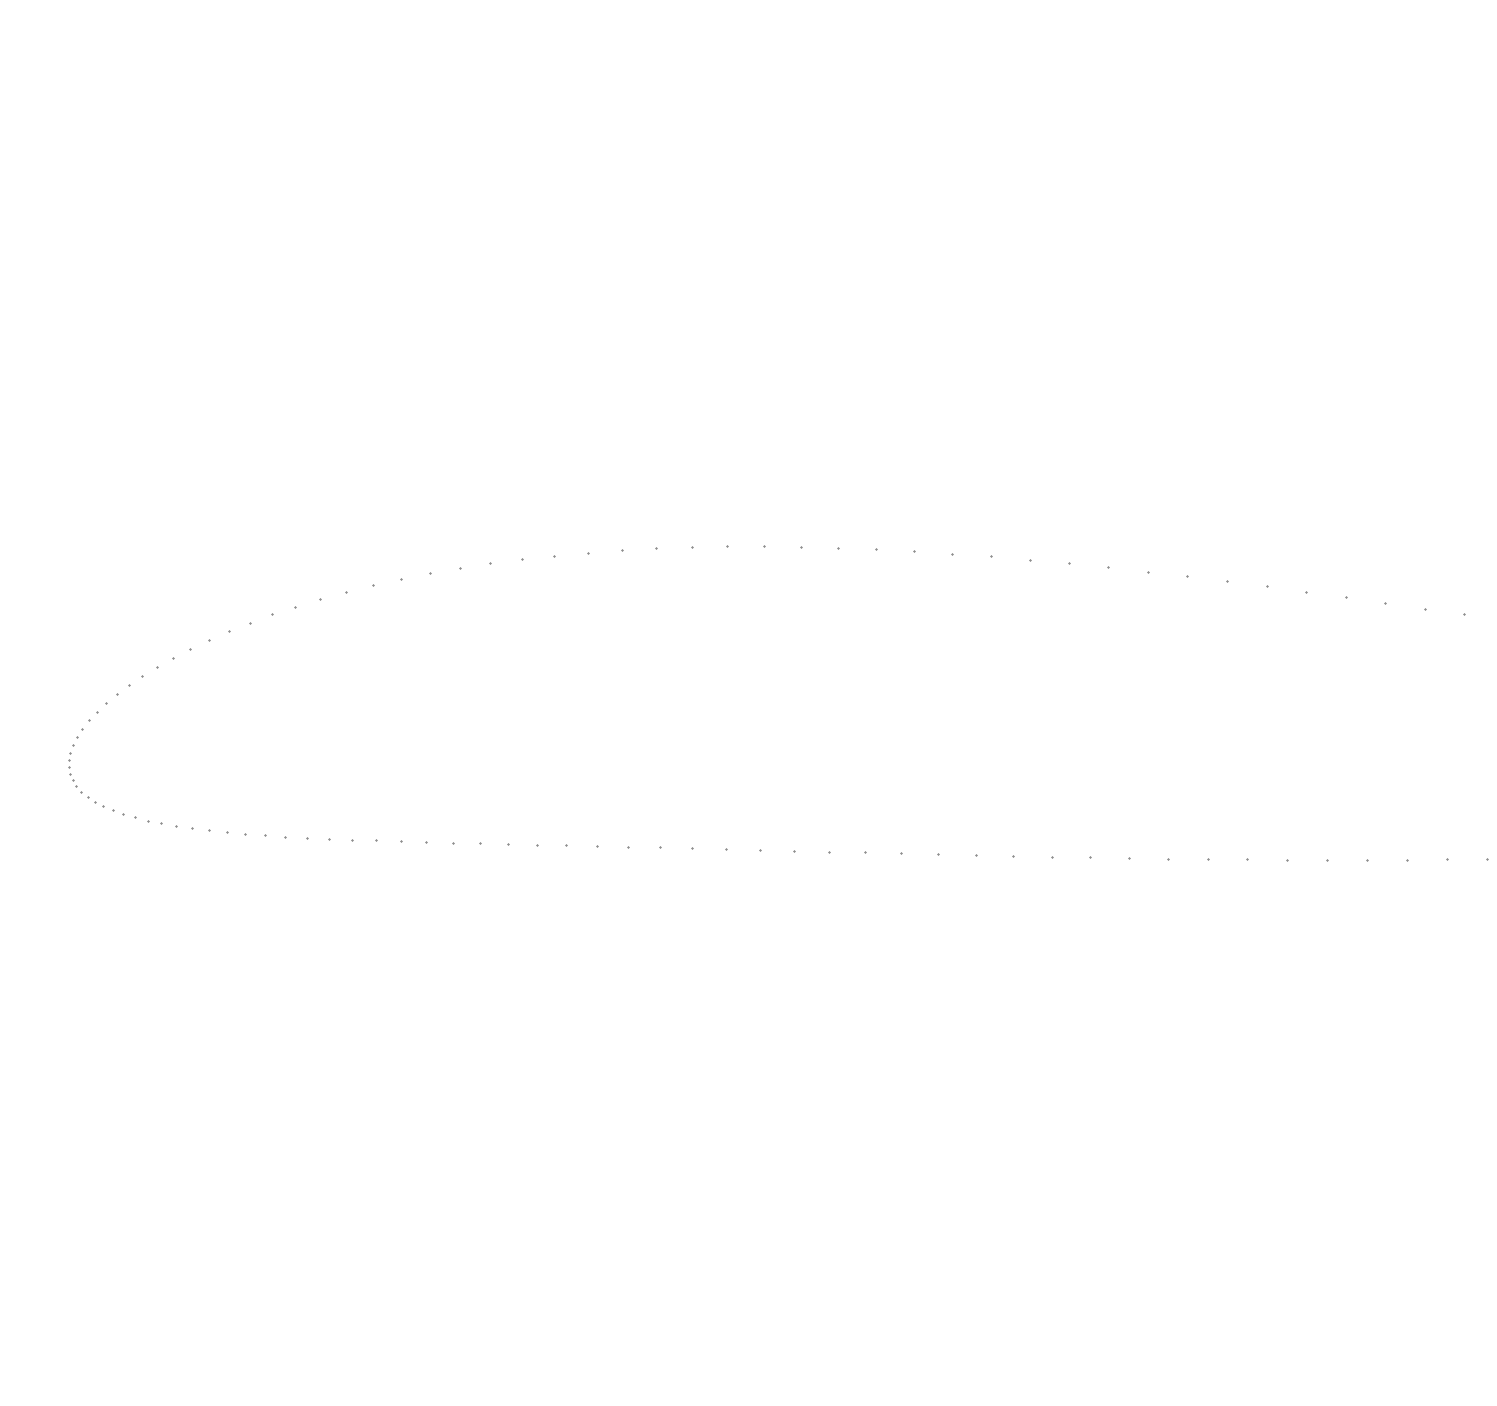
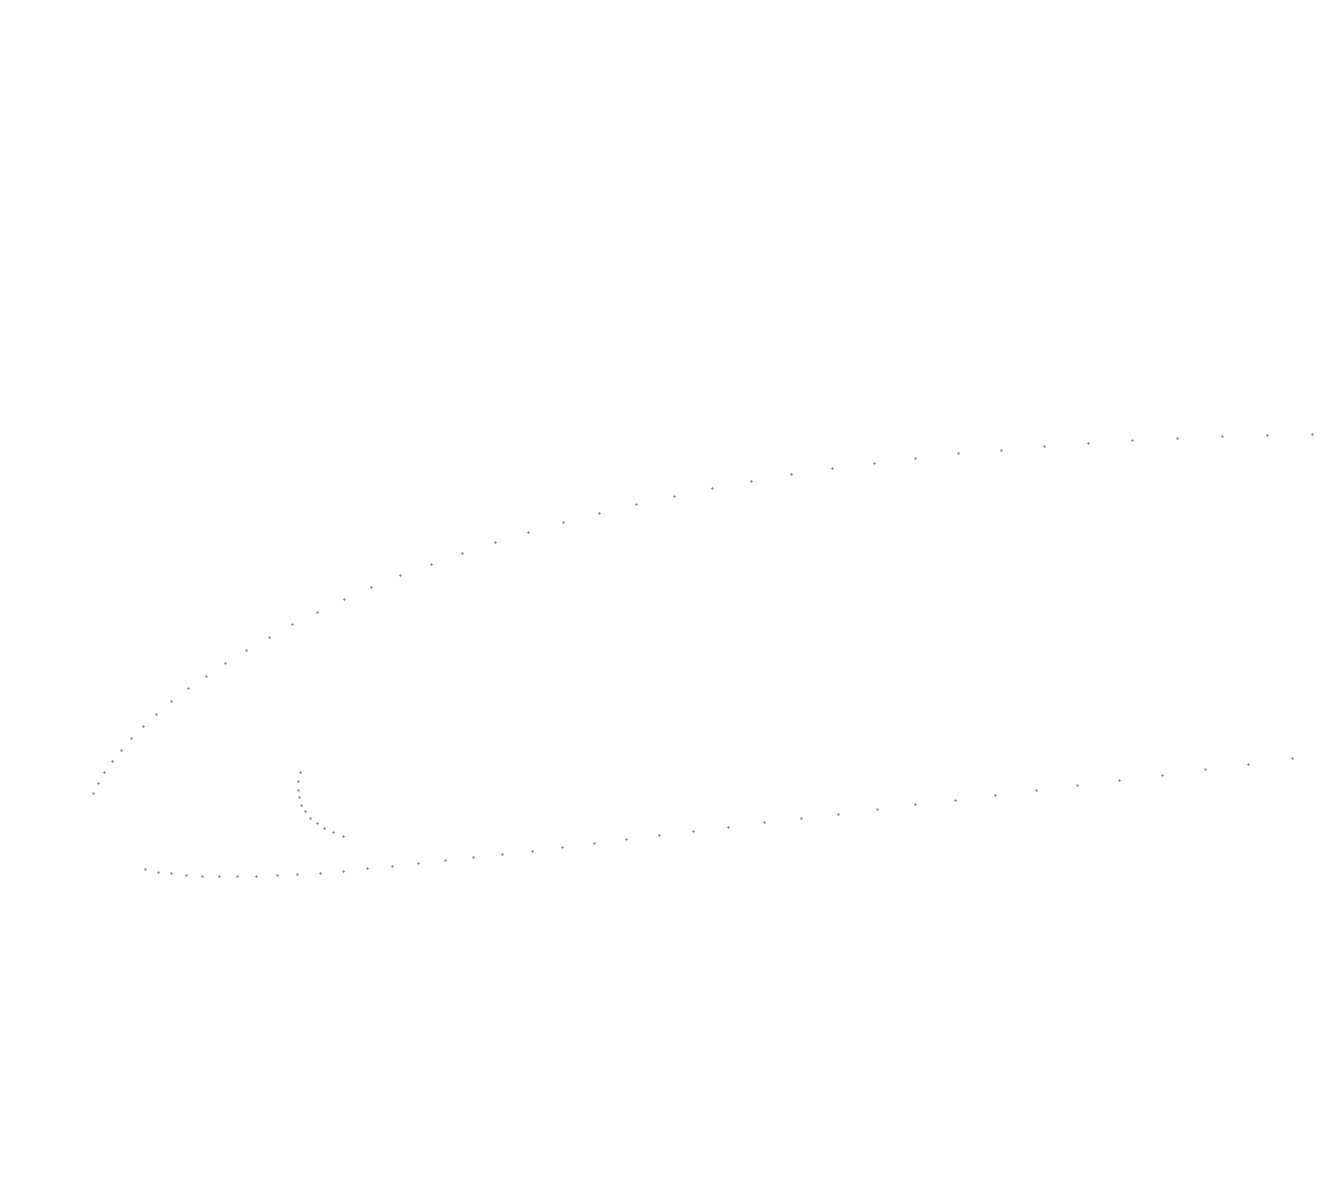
part: (74, 780) -> (307, 811), moved

